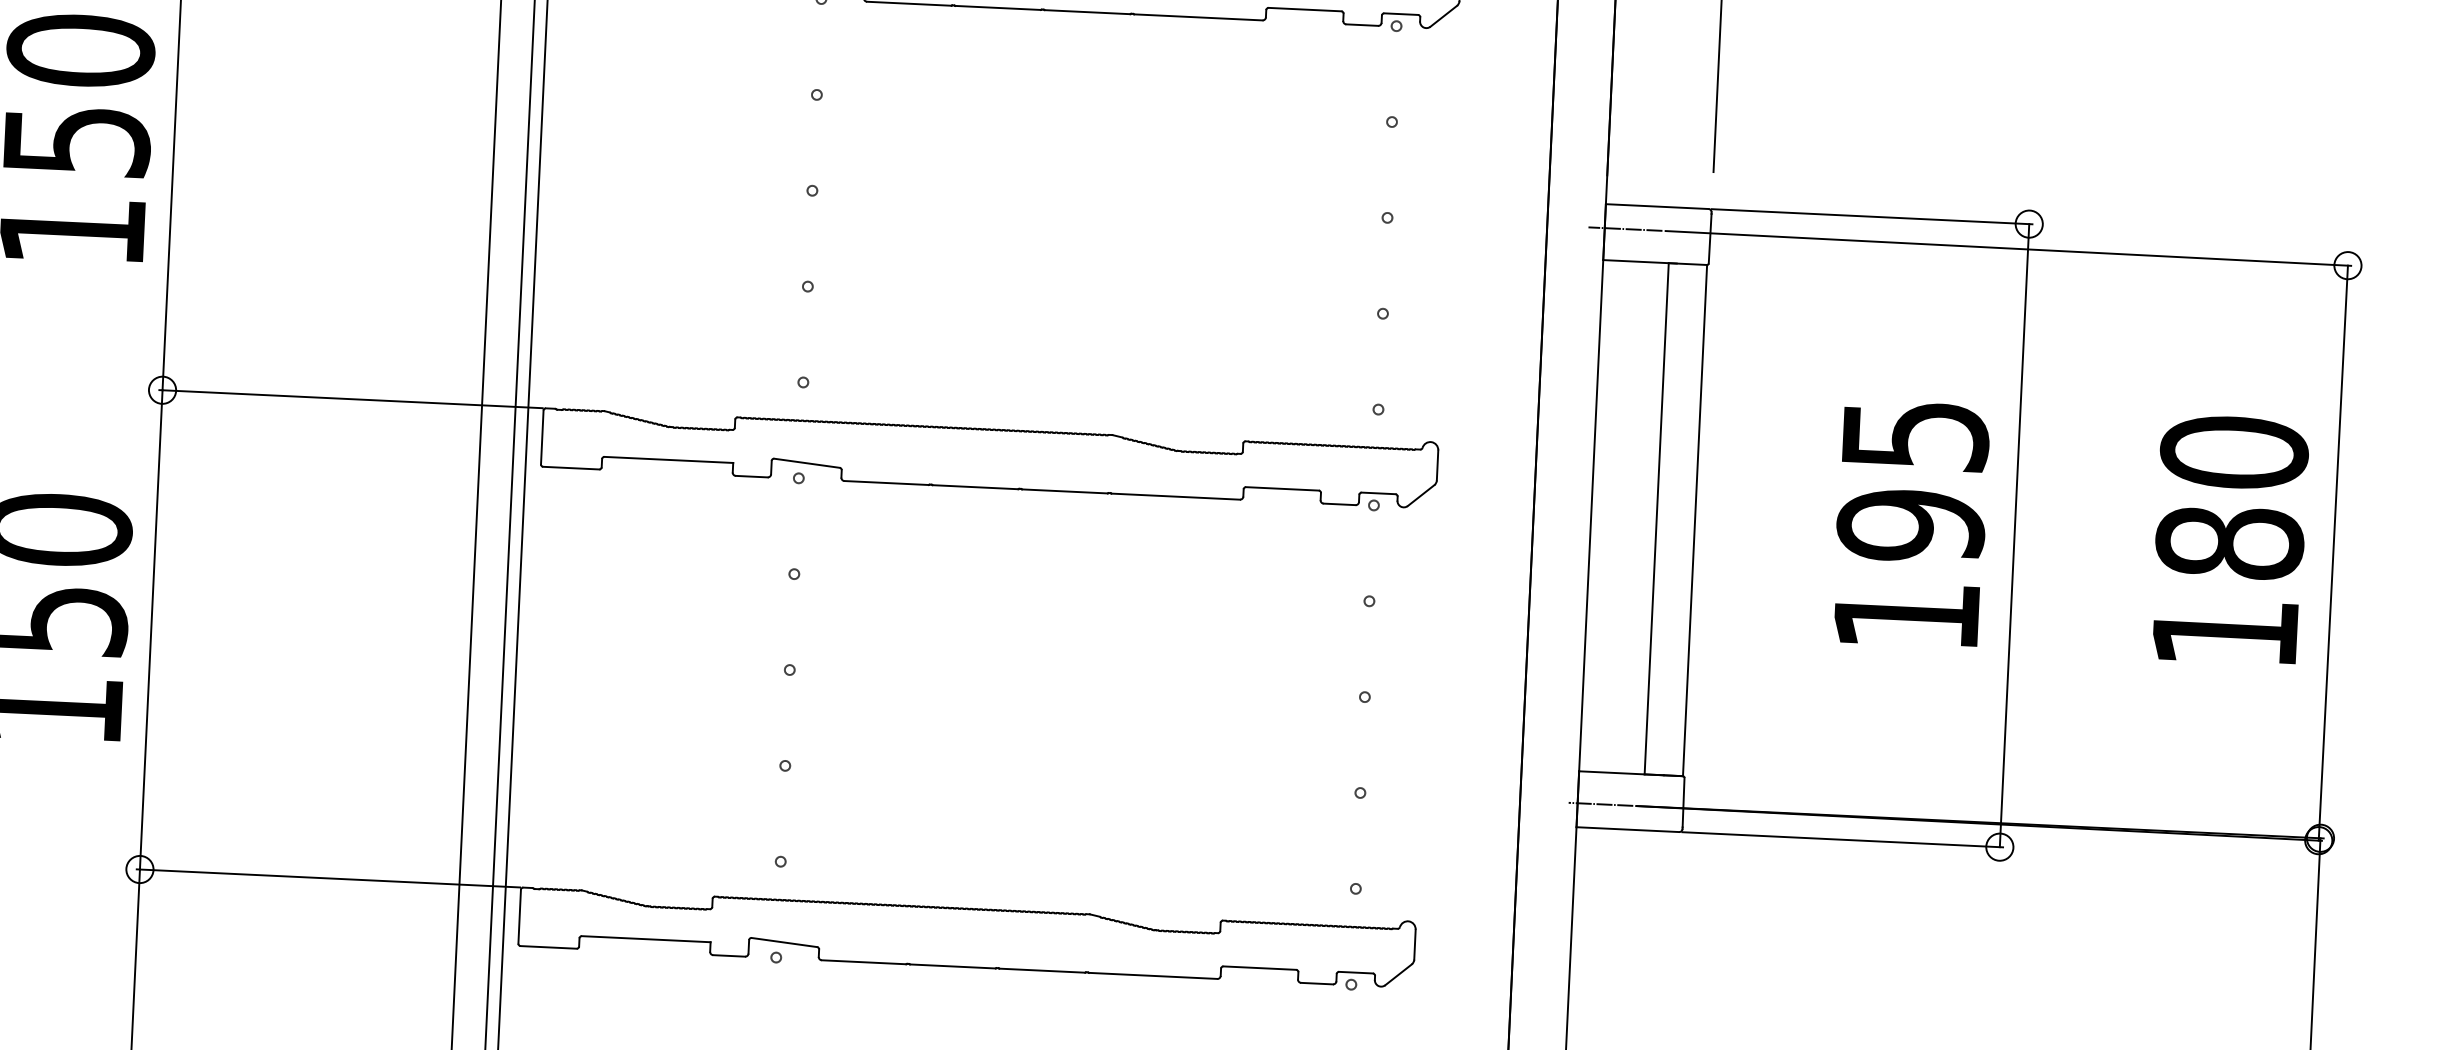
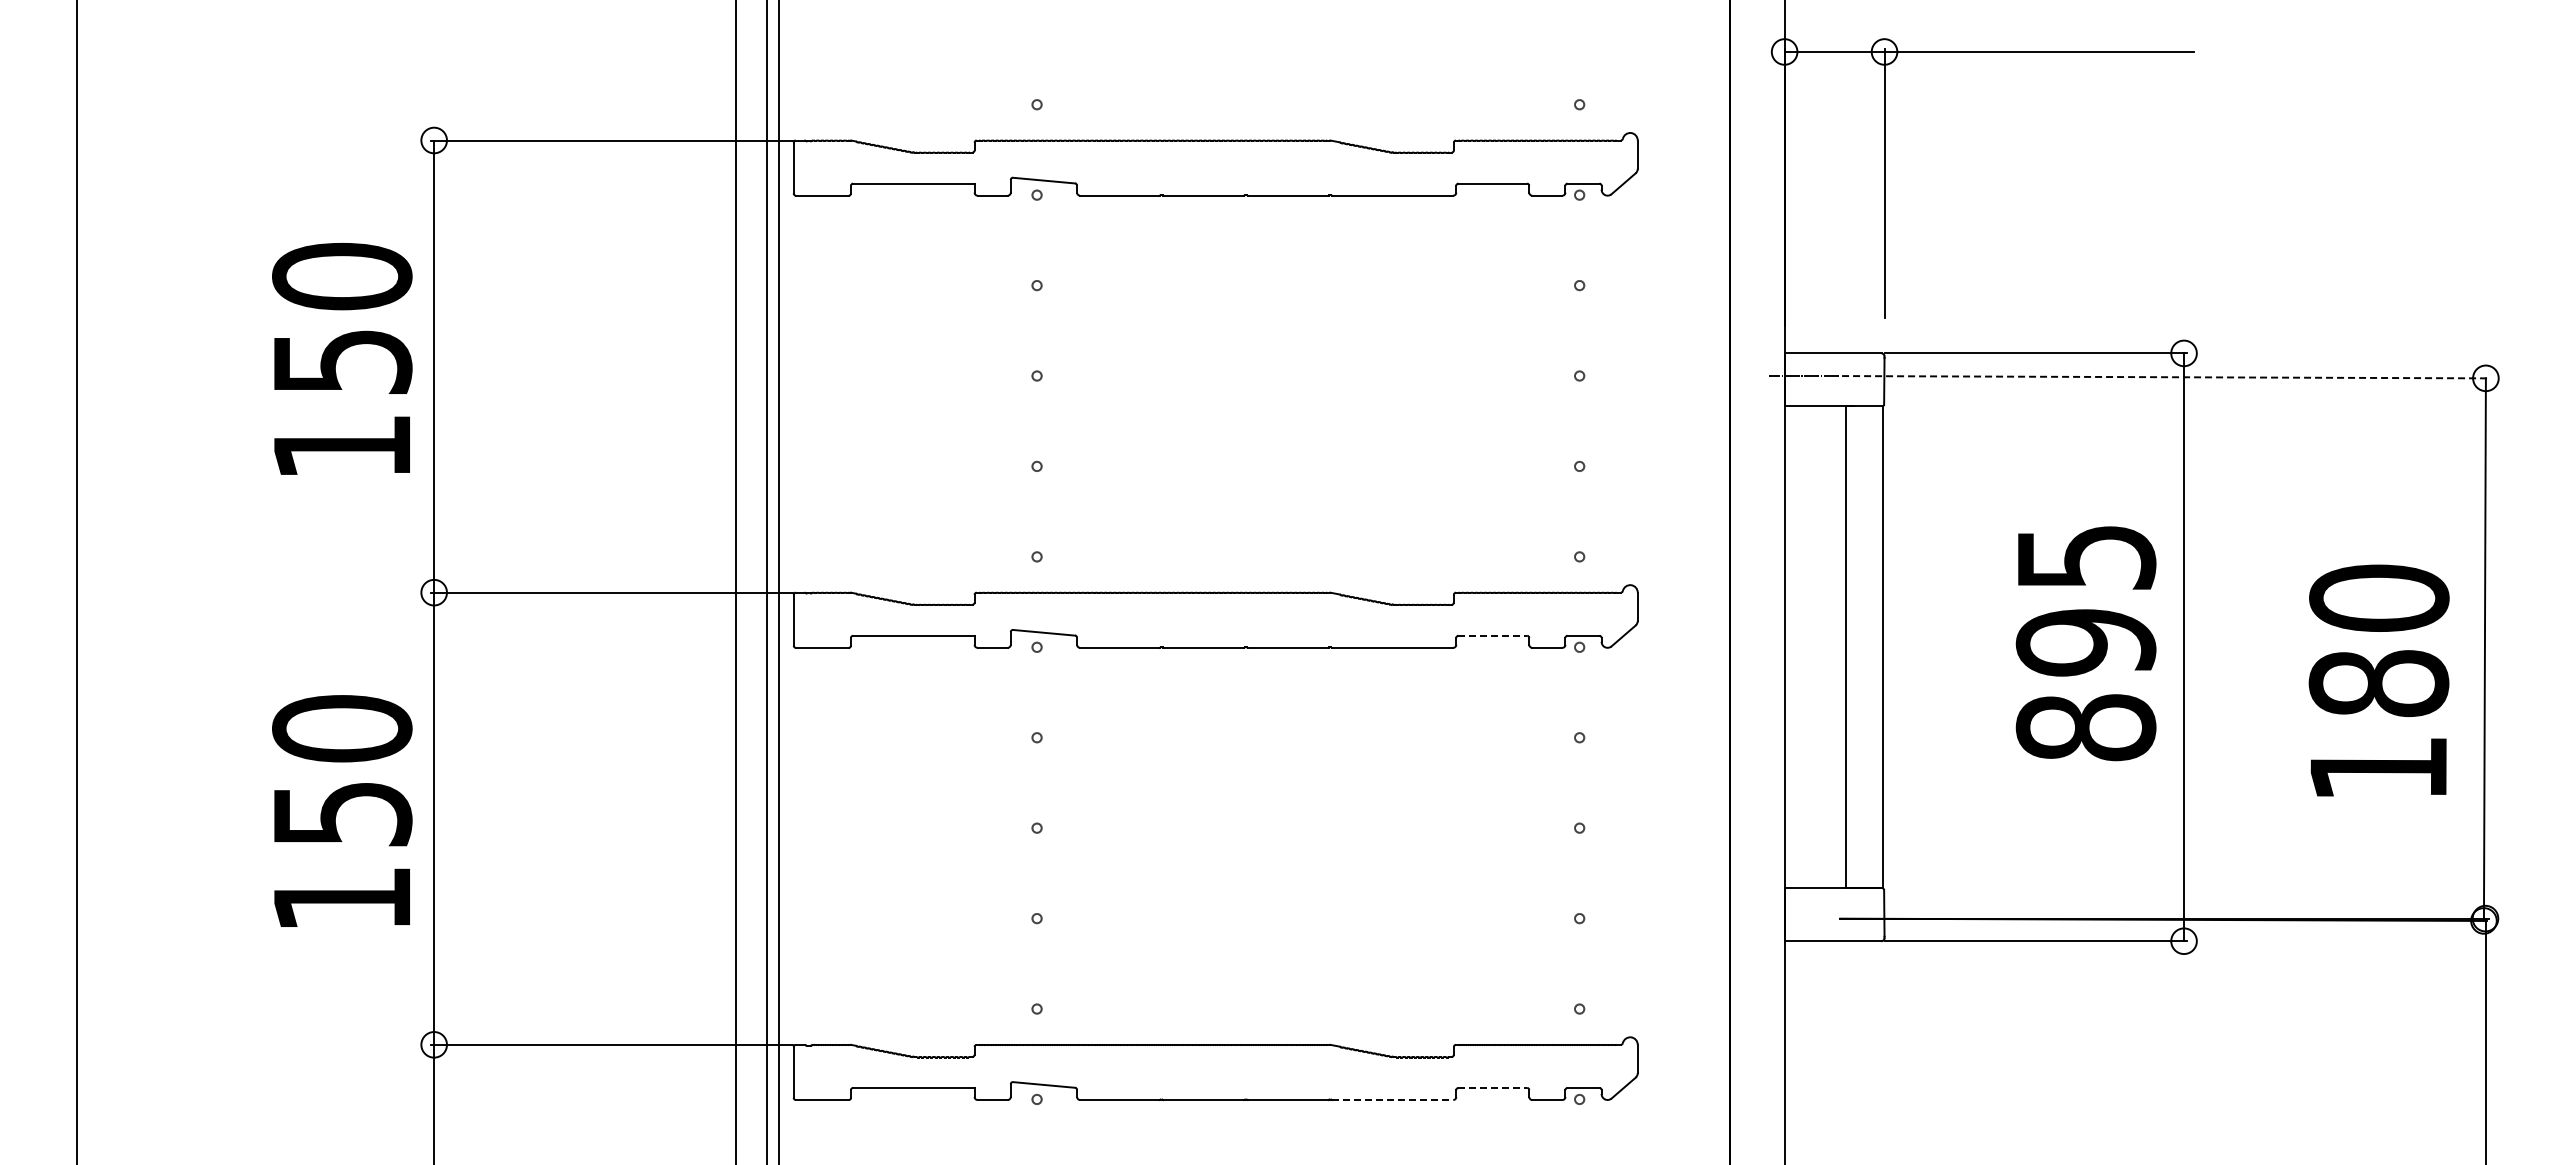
line: (2008, 248) -> (2165, 377), solid -> dashed
line: (1283, 488) -> (1493, 635), solid -> dashed
text: (2229, 539) -> (2378, 680), moved
text: (1906, 615) -> (2085, 727), 195 -> 895
line: (1600, 804) -> (1806, 918), removed
line: (1260, 967) -> (1493, 1087), solid -> dashed
line: (1152, 976) -> (1392, 1100), solid -> dashed

